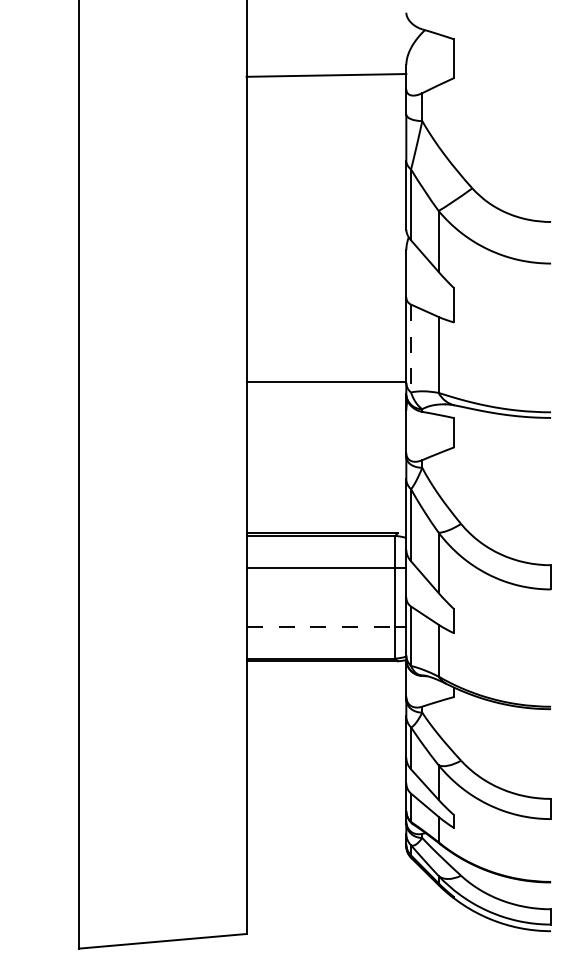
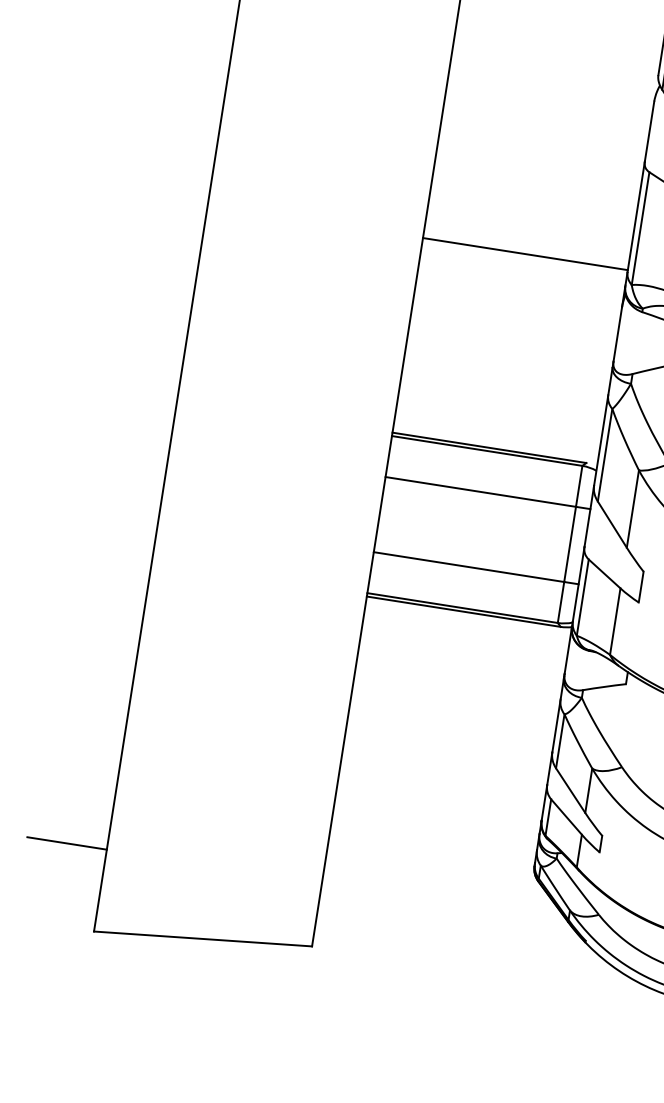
line: (411, 348) -> (641, 228), dashed -> solid
line: (321, 626) -> (469, 567), dashed -> solid
line: (47, 884) -> (66, 842), added

